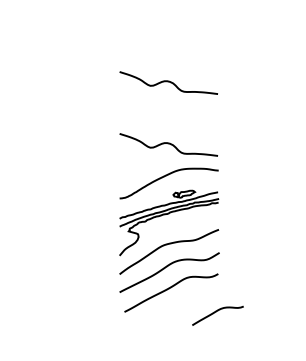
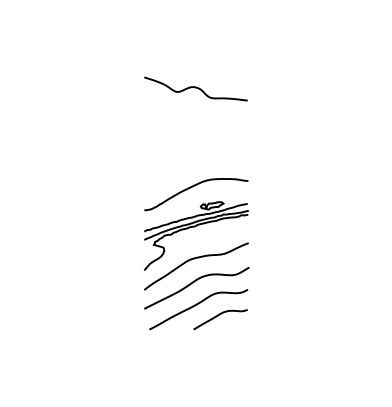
curve: (168, 144) -> (195, 153), removed
curve: (215, 312) -> (218, 316), moved

